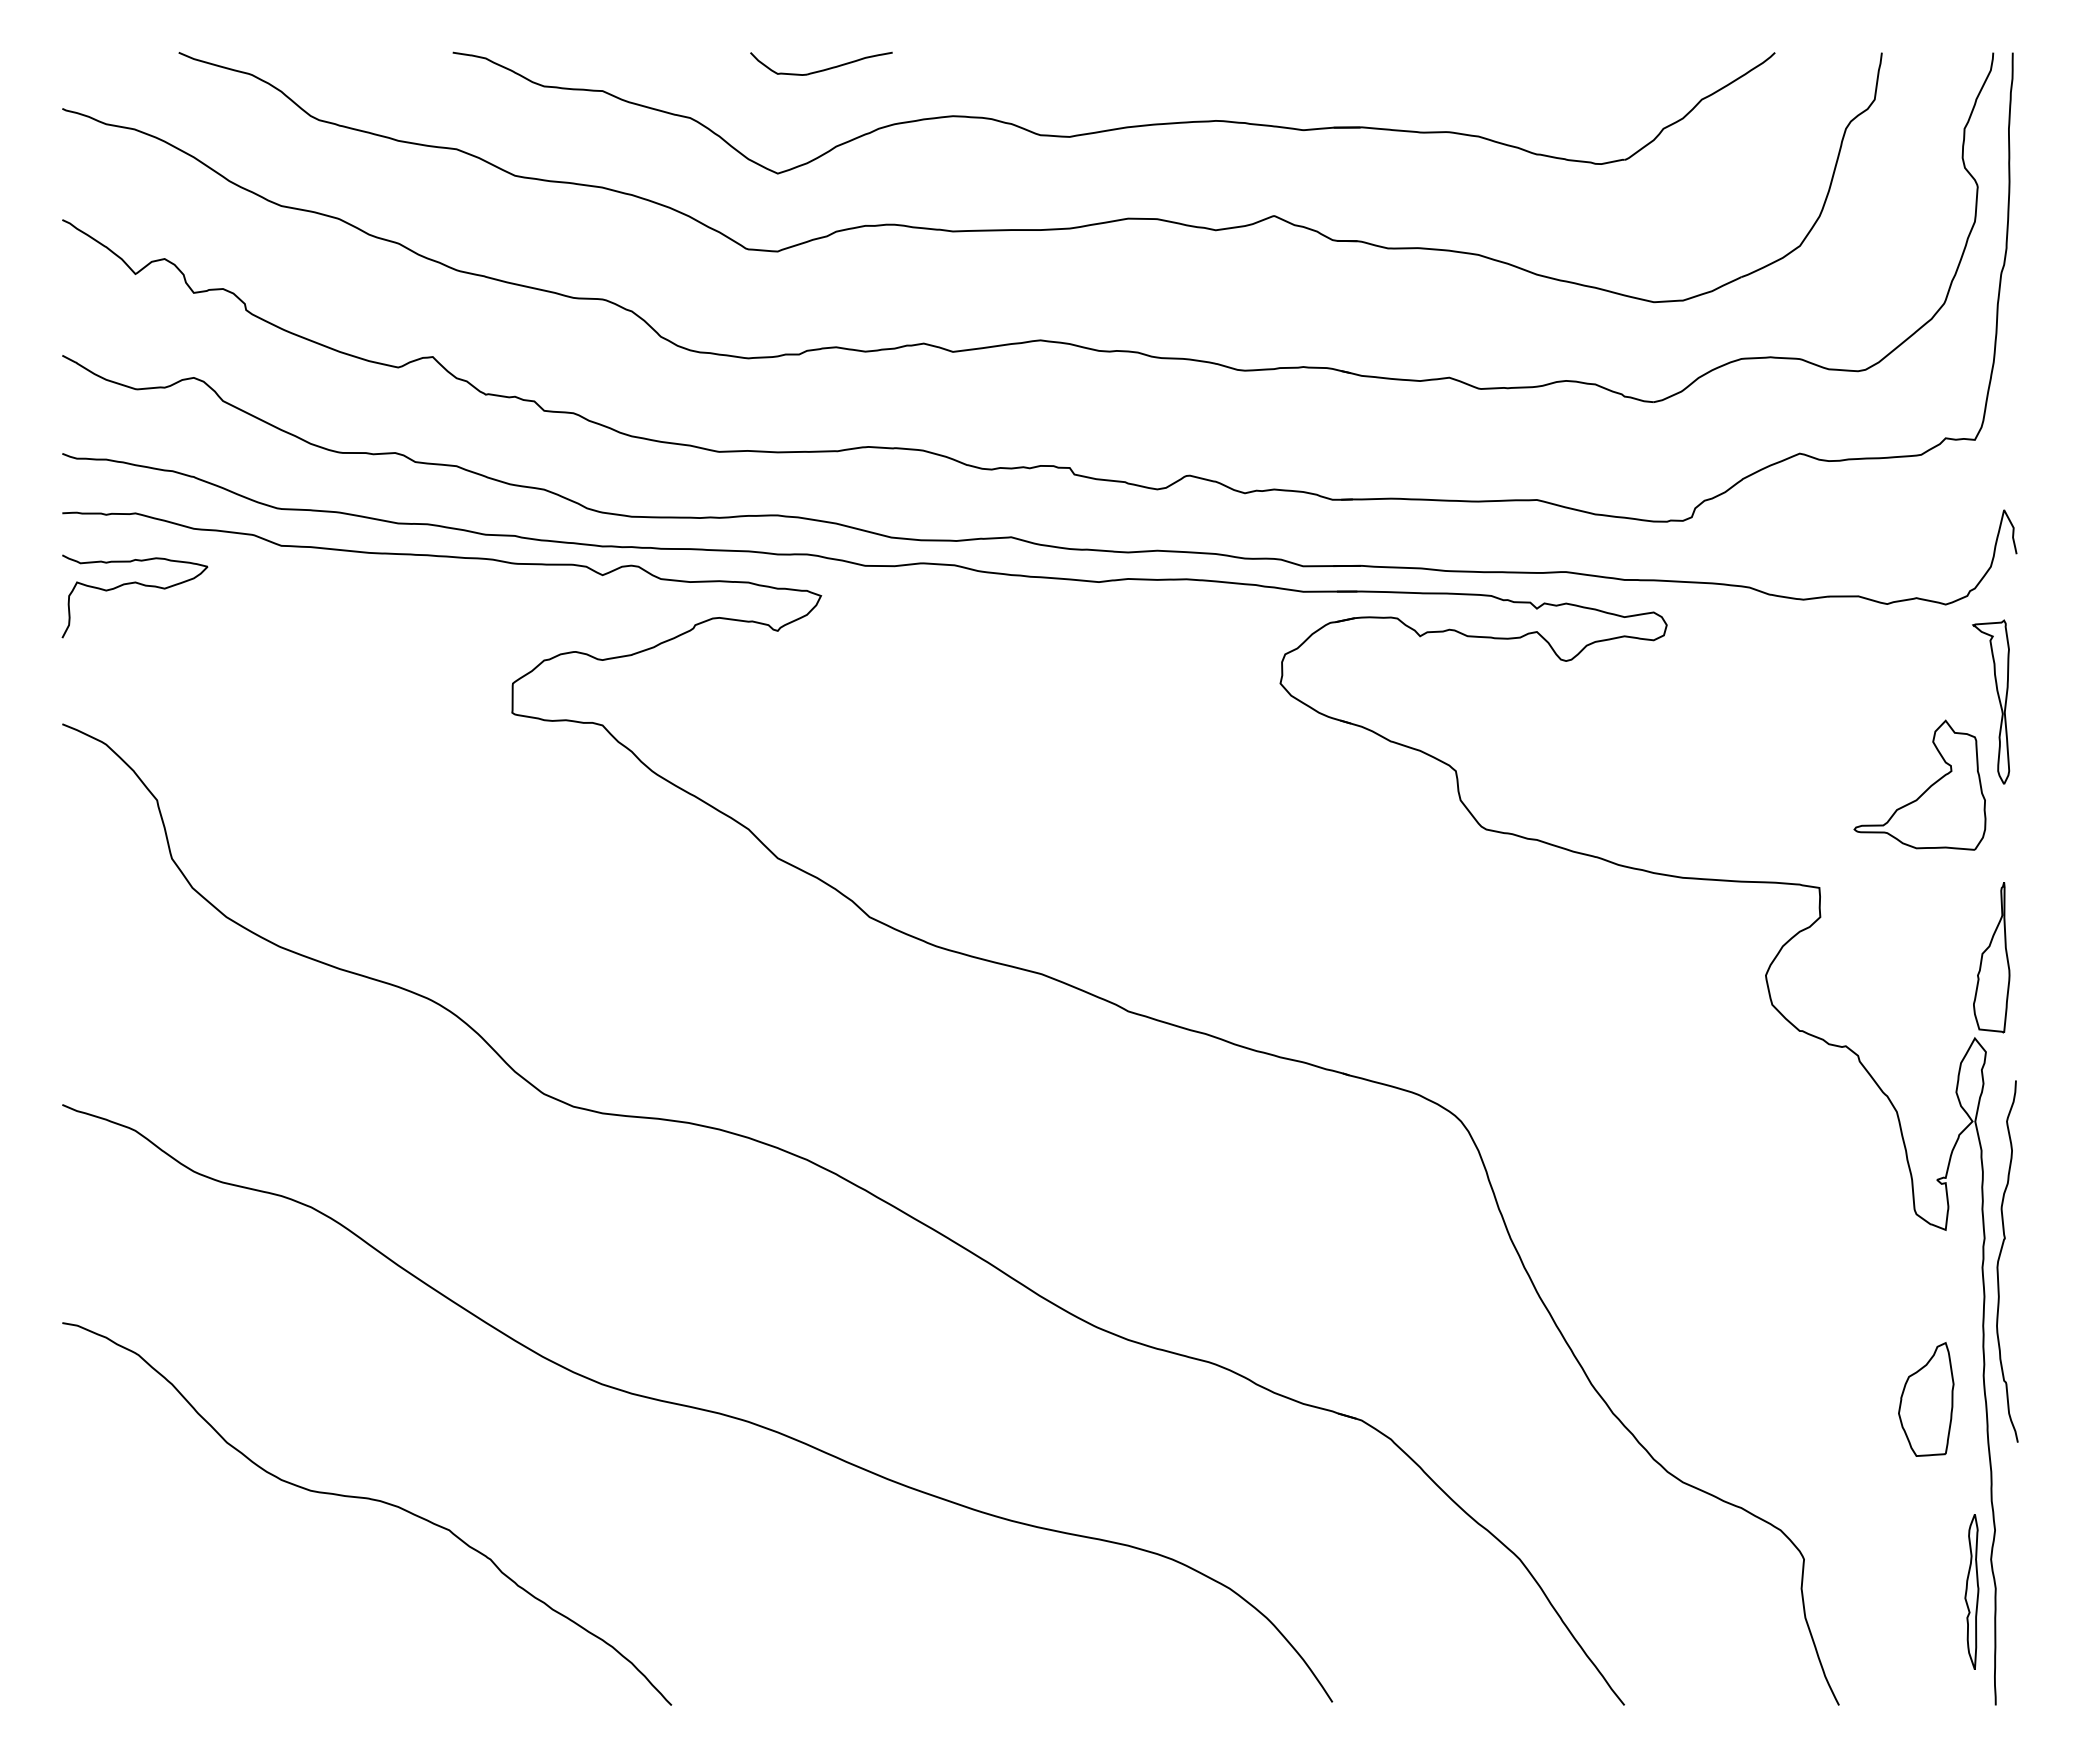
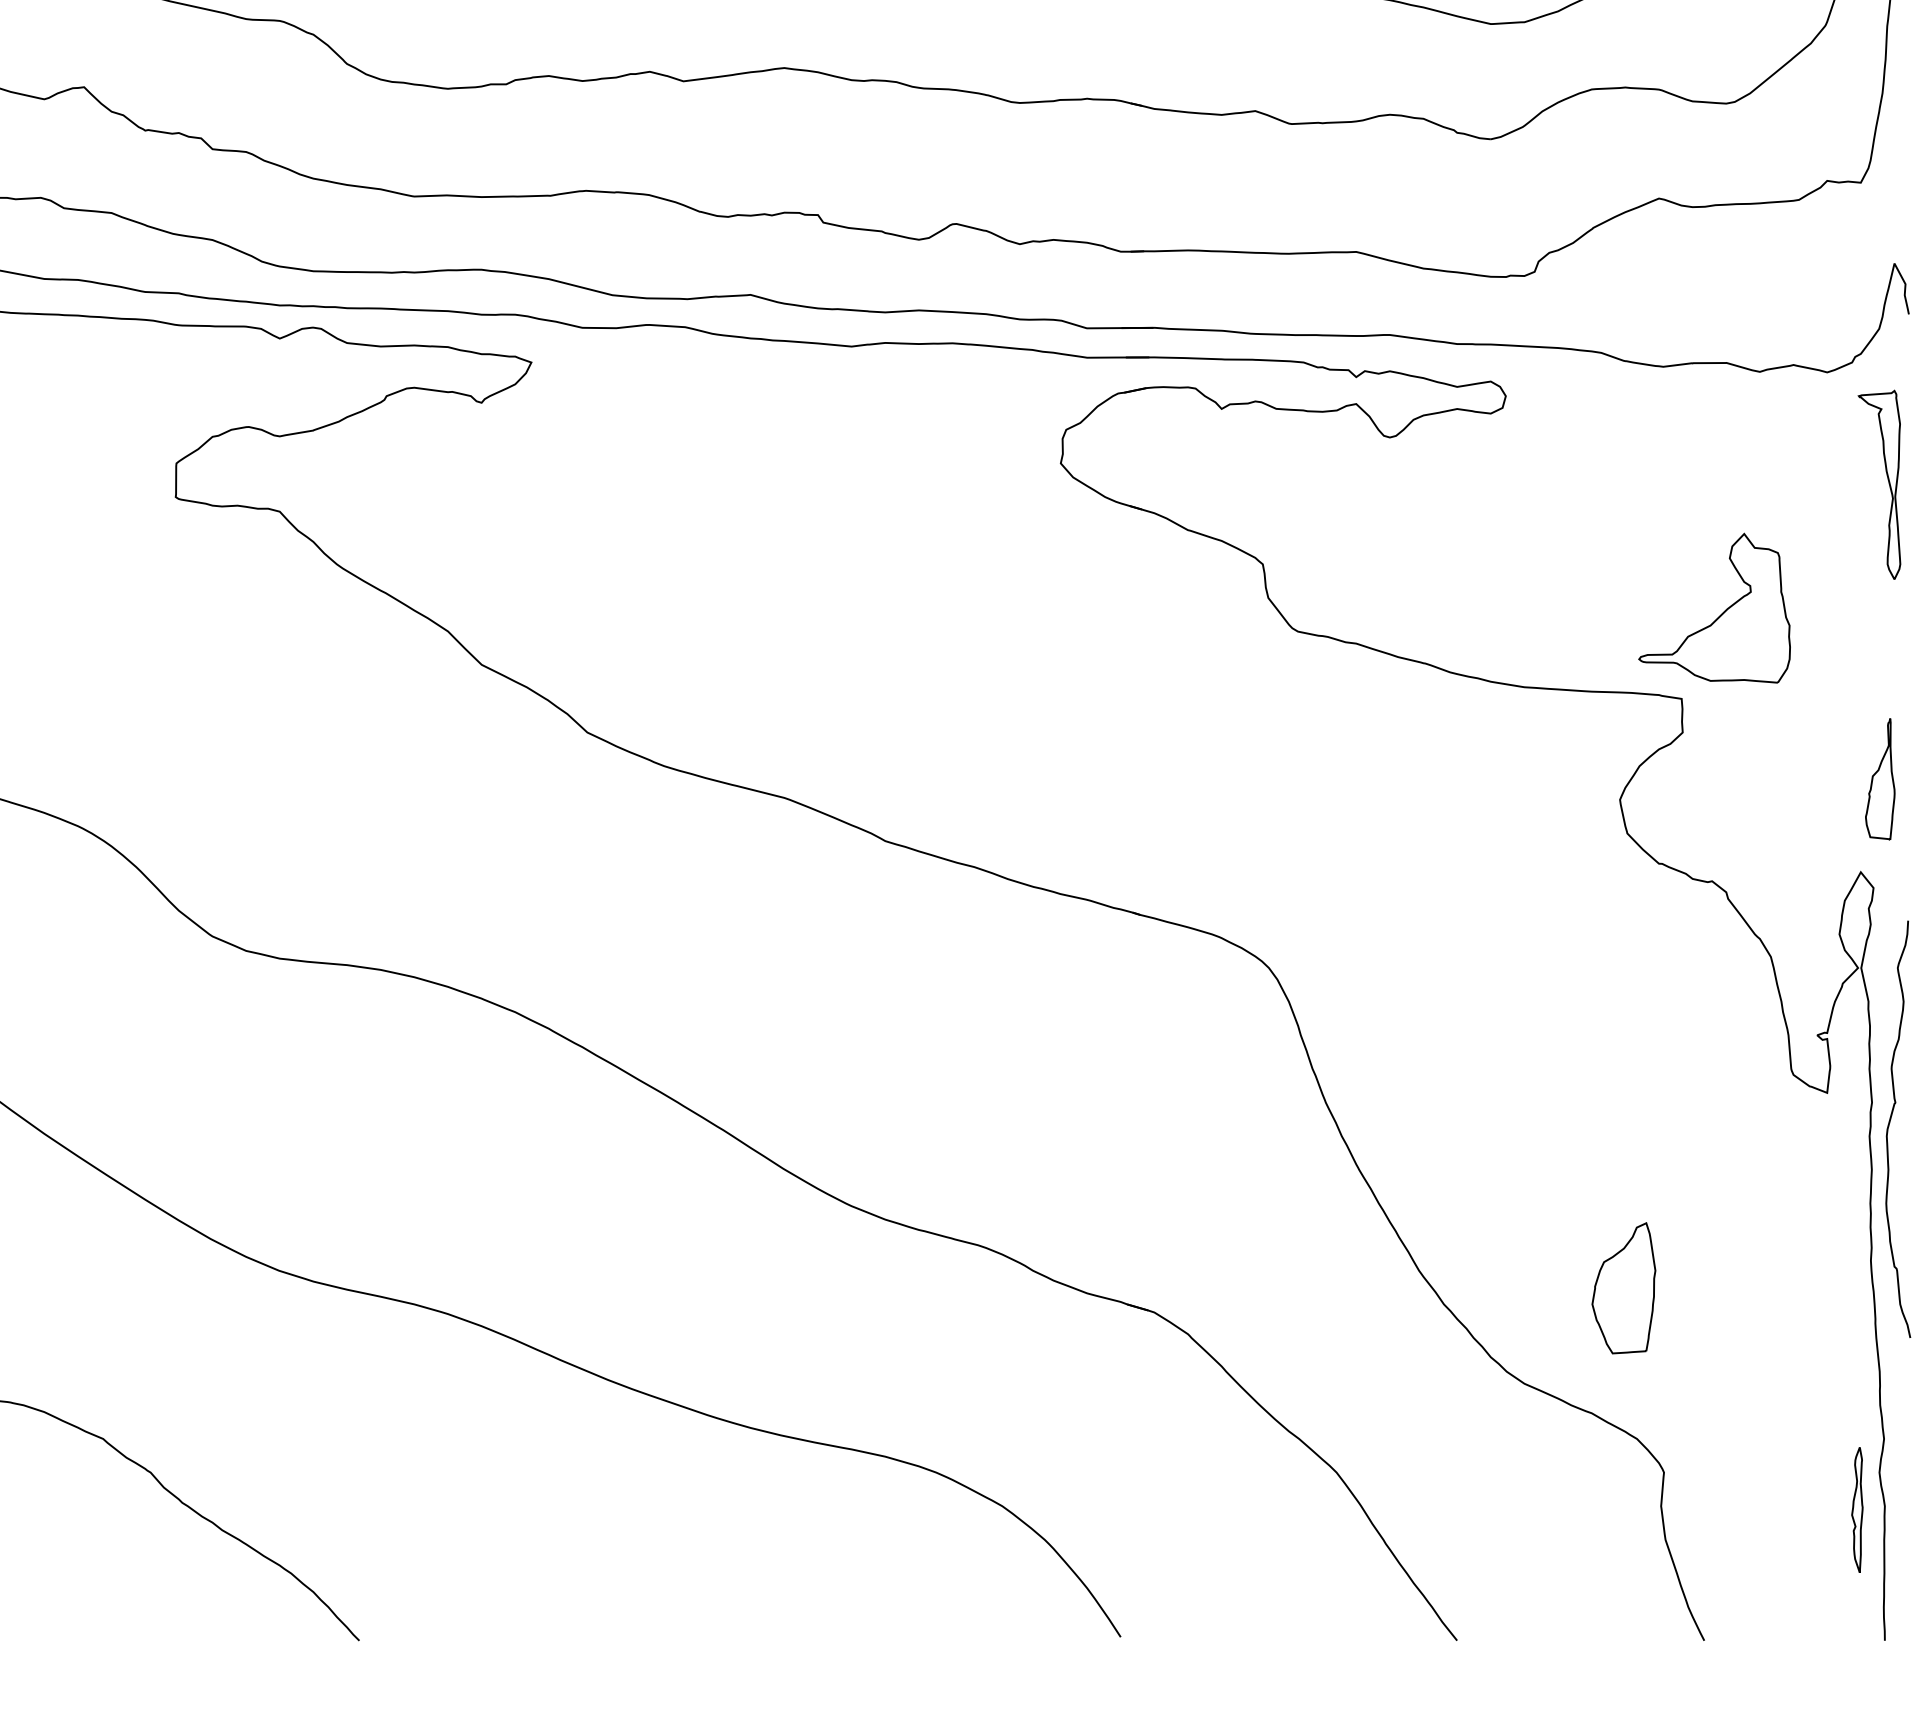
part: (1925, 790) -> (1720, 614), moved
part: (1991, 957) -> (1879, 779), size x0.7
part: (1926, 1399) -> (1624, 1288), moved
part: (1971, 1591) -> (1856, 1509), size x0.7

